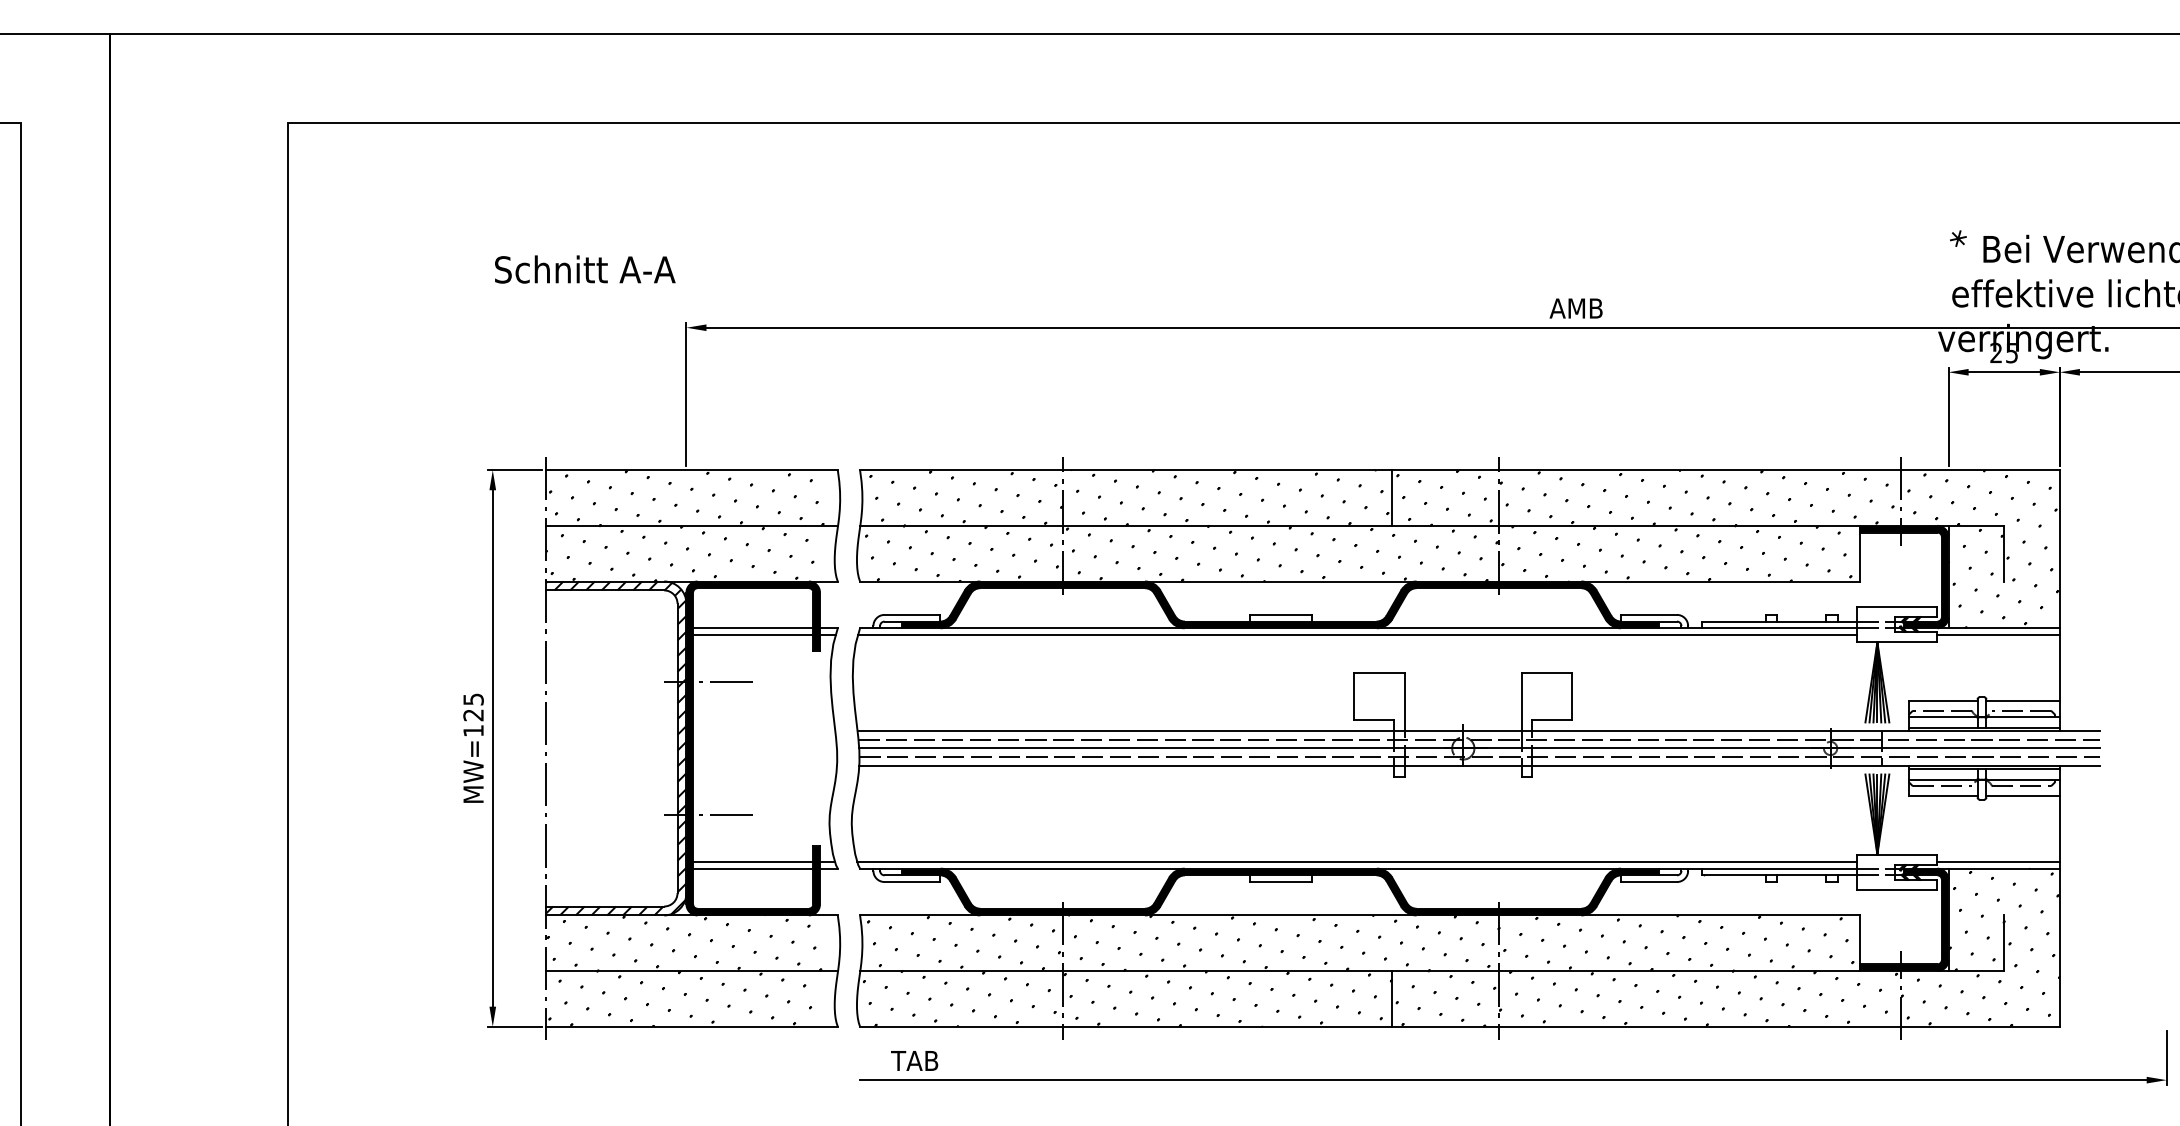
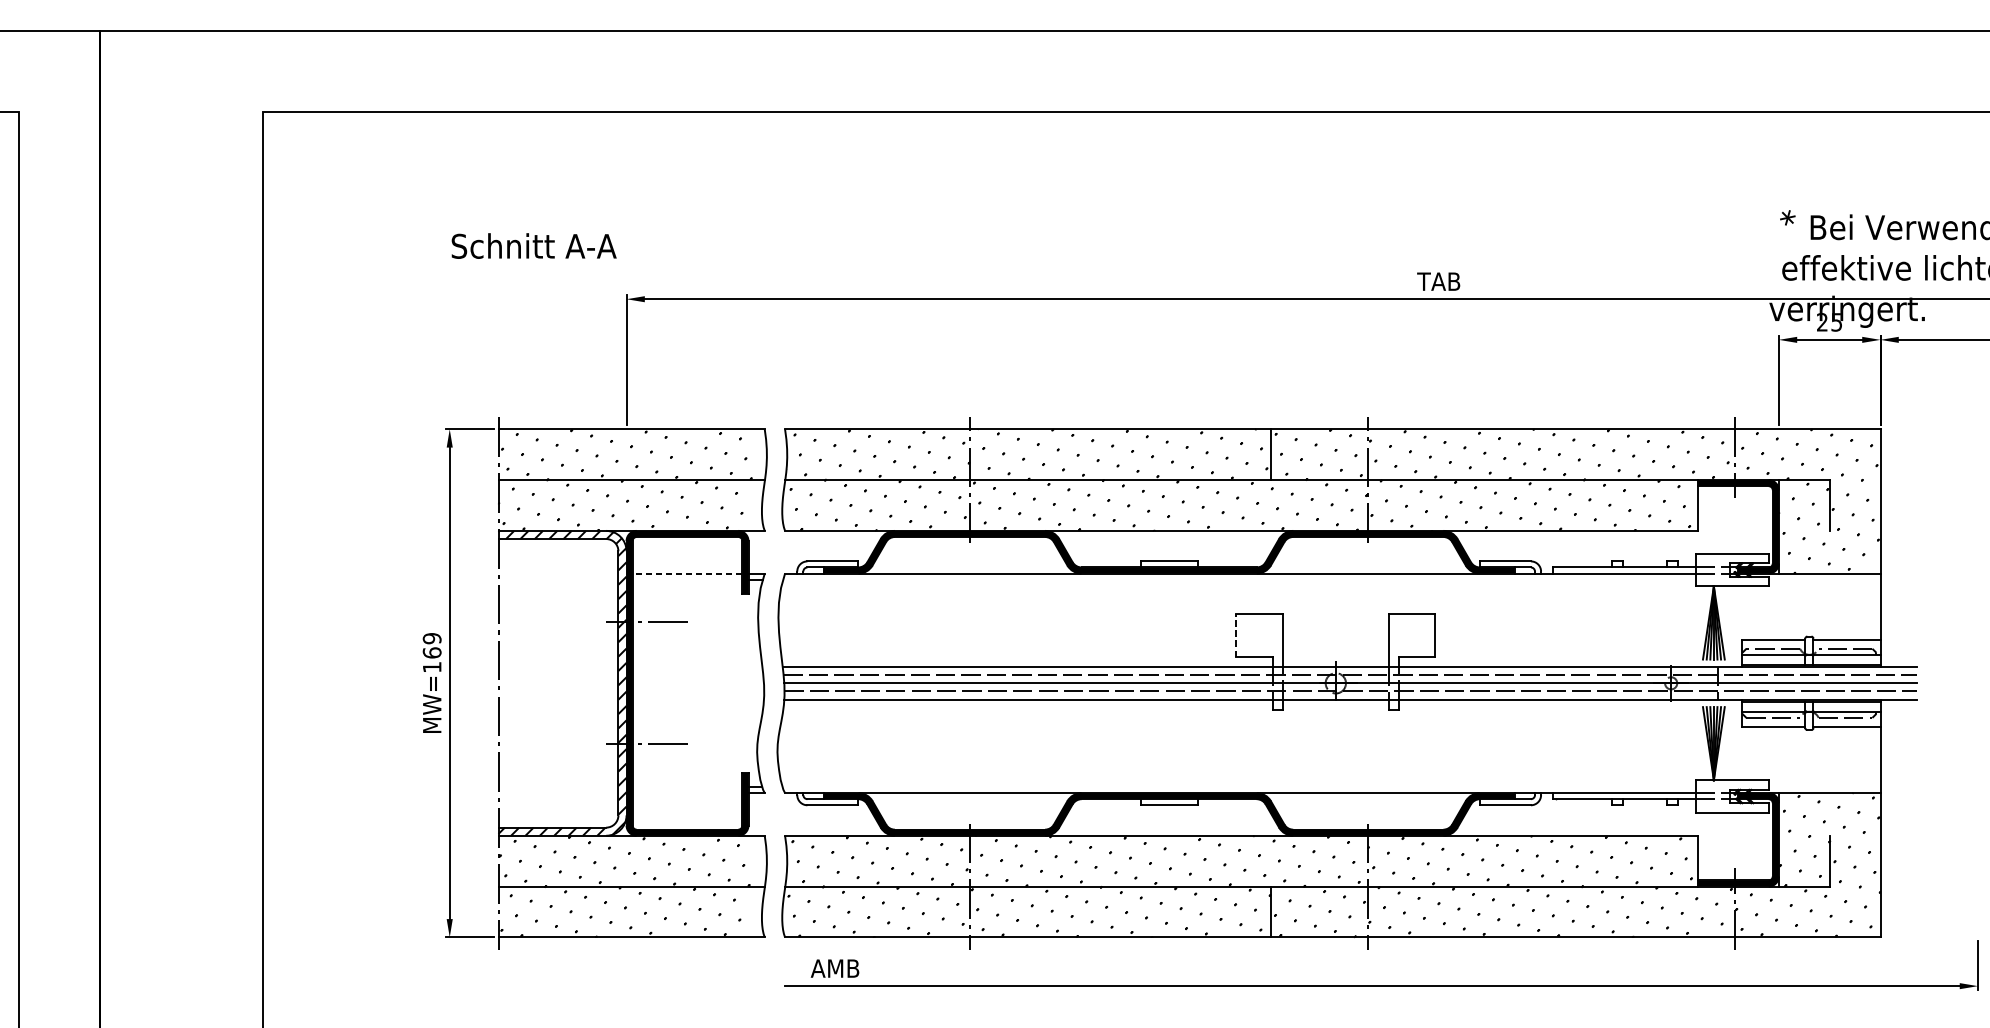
text: (1575, 308) -> (1438, 281), AMB -> TAB
line: (752, 628) -> (686, 573), solid -> dashed
line: (753, 634) -> (687, 579), removed
line: (1357, 634) -> (1239, 579), removed
line: (1998, 634) -> (1824, 579), removed
line: (1354, 695) -> (1236, 634), solid -> dashed
text: (473, 707) -> (432, 645), MW=125 -> MW=169
line: (753, 861) -> (687, 786), removed
line: (1357, 861) -> (1239, 786), removed
line: (1998, 861) -> (1824, 786), removed
line: (753, 868) -> (687, 792), removed
text: (914, 1060) -> (834, 968), TAB -> AMB

